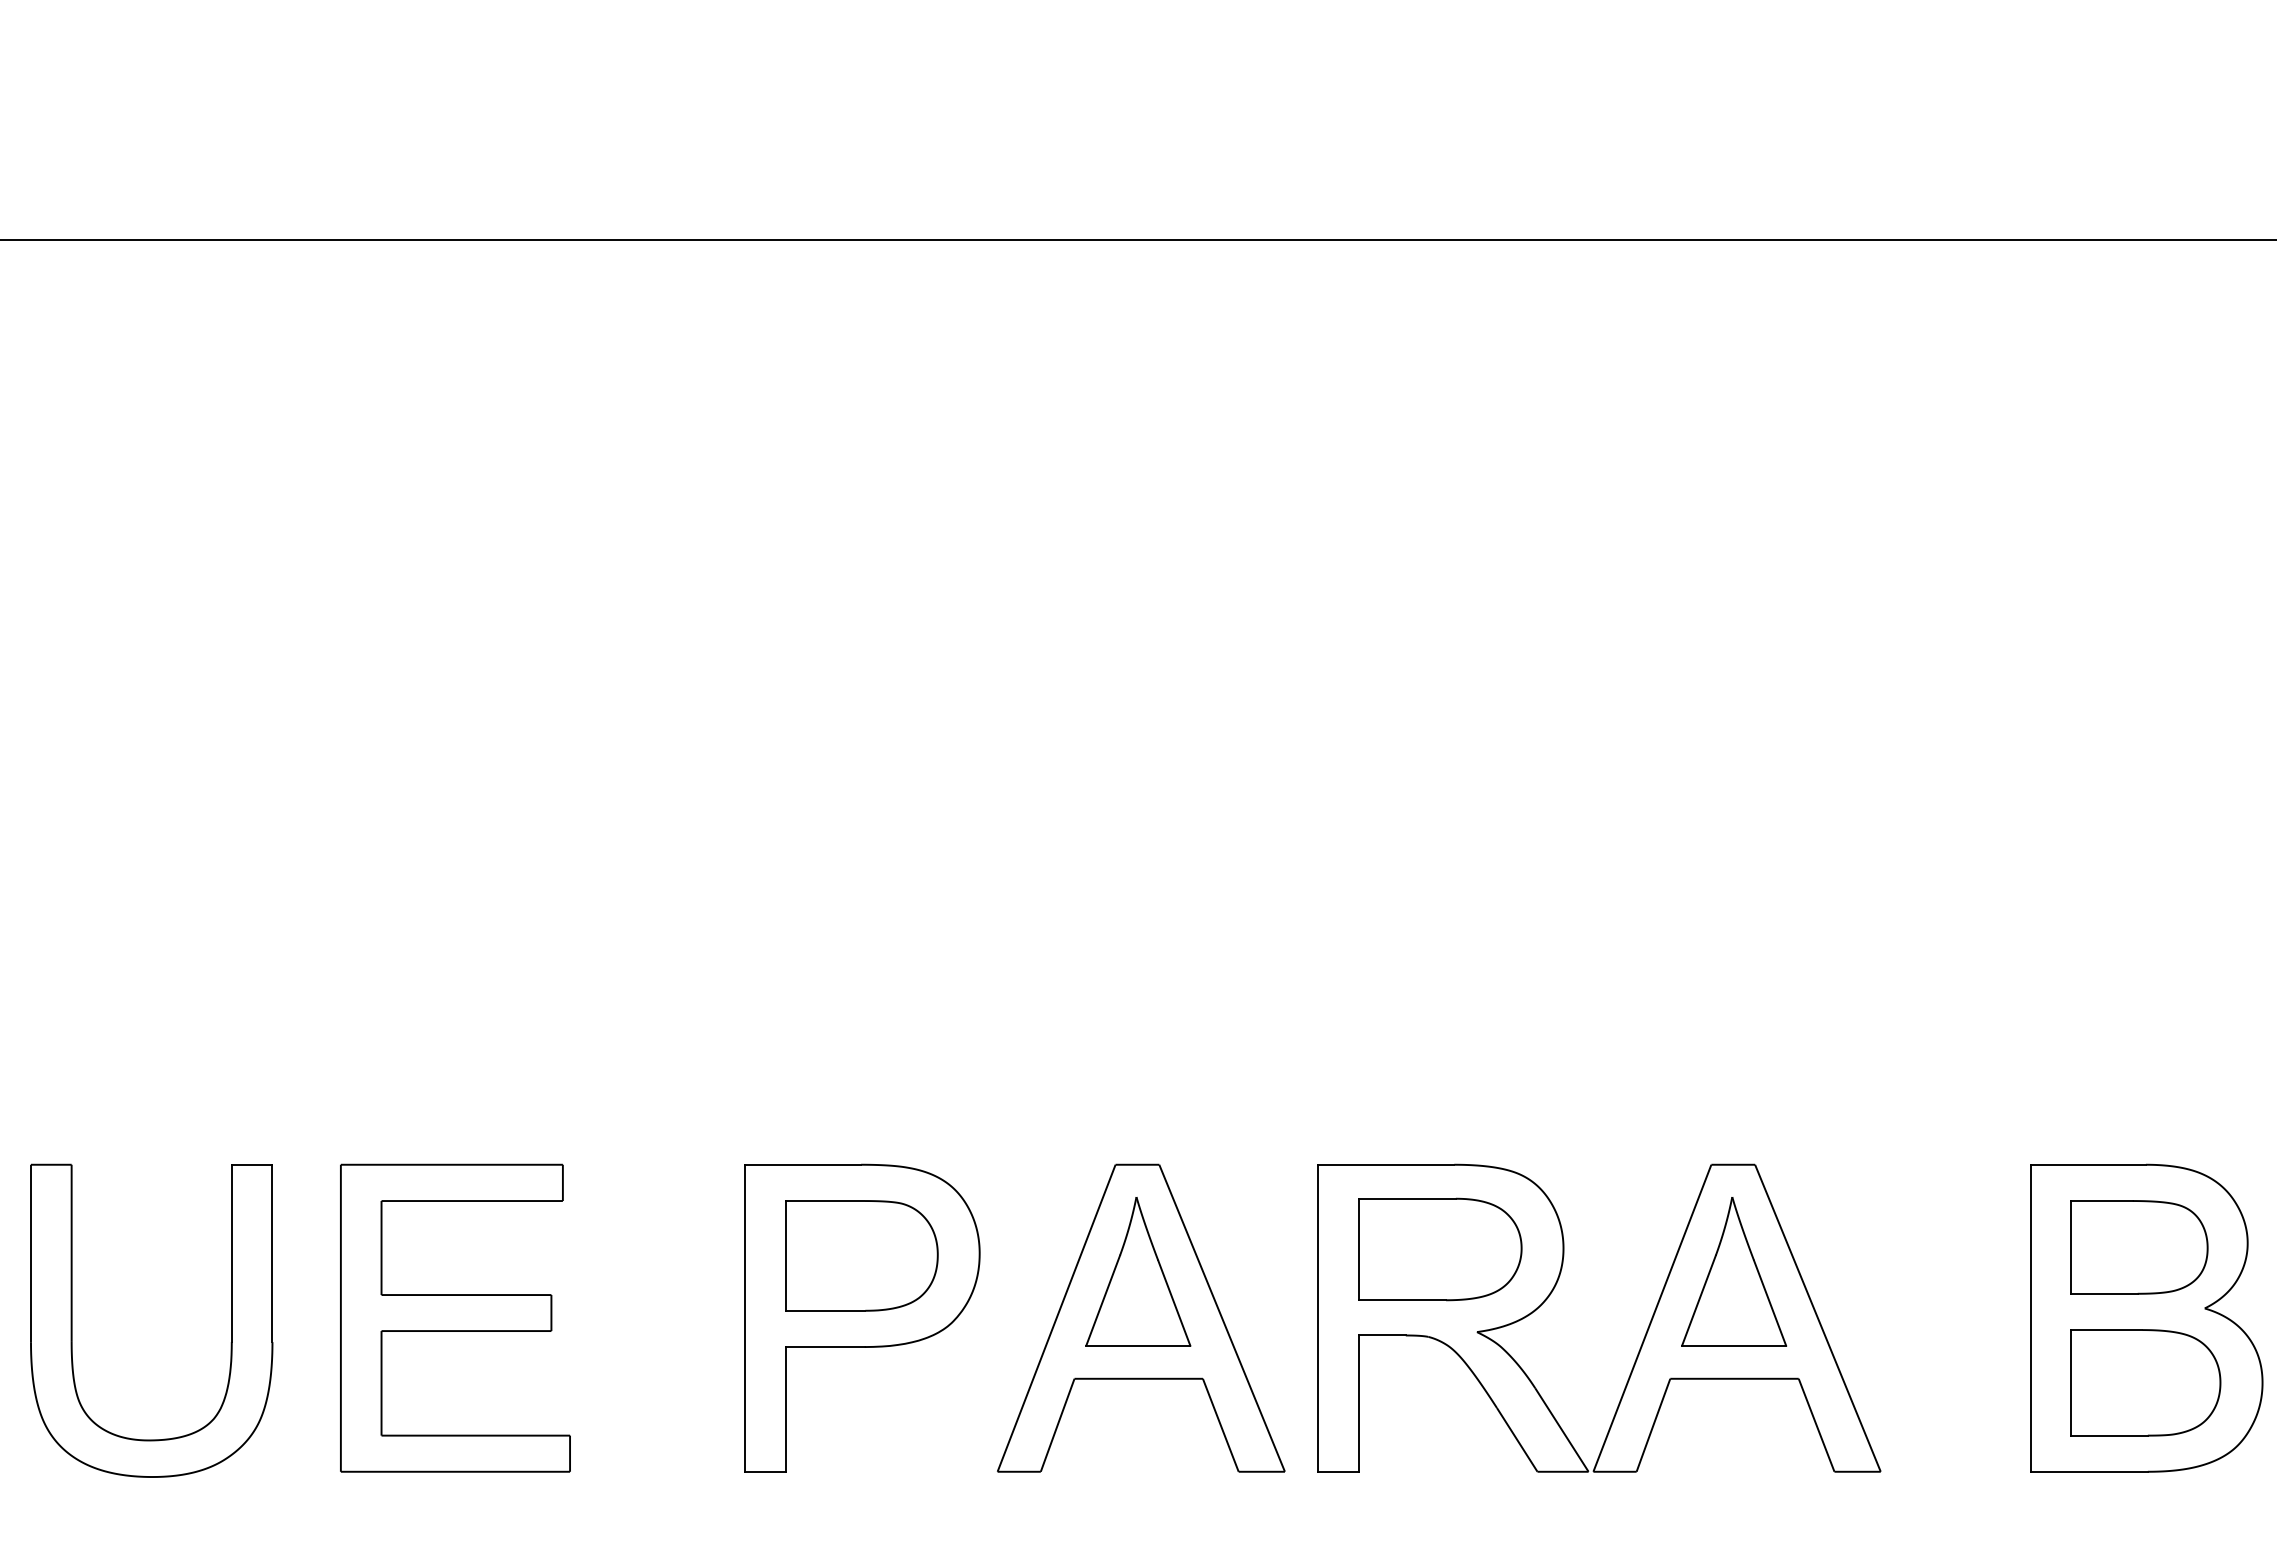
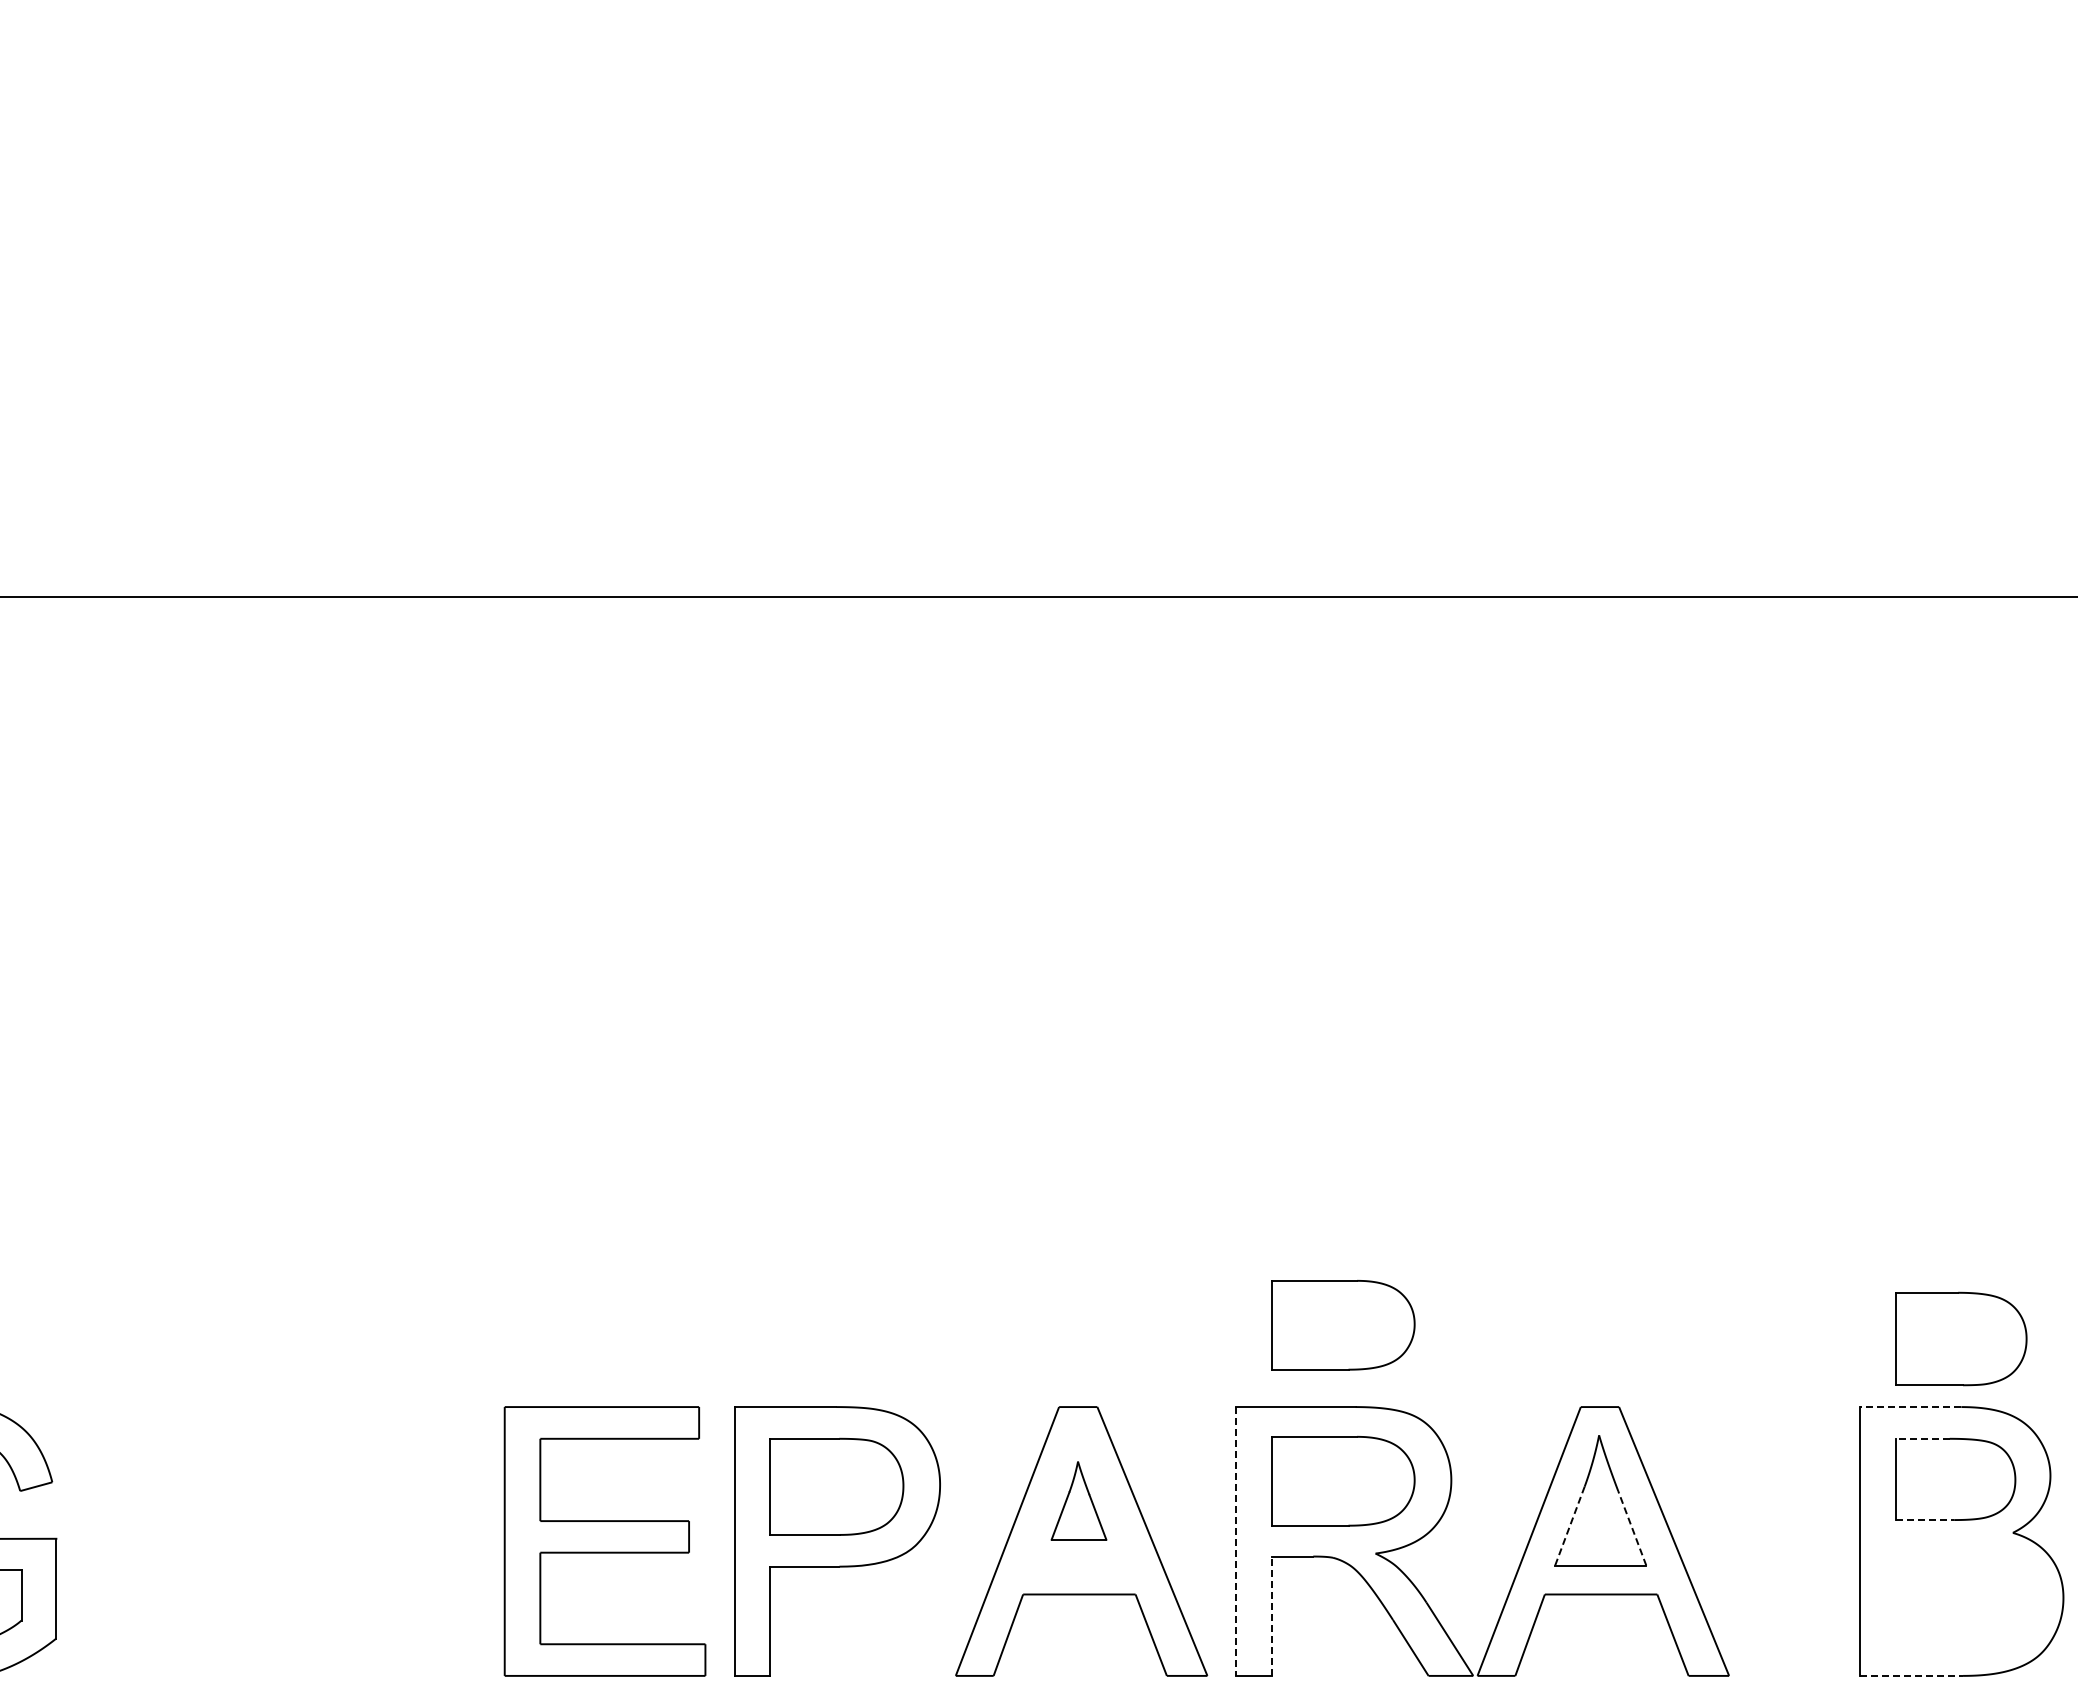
part: (1440, 1071) -> (1343, 1325), added
line: (2087, 1165) -> (1910, 1407), solid -> dashed
line: (2101, 1200) -> (1922, 1438), solid -> dashed
part: (1137, 1271) -> (1078, 1500), size x0.6
line: (2104, 1294) -> (1925, 1520), solid -> dashed
line: (1698, 1301) -> (1569, 1526), solid -> dashed
line: (1770, 1303) -> (1632, 1528), solid -> dashed
part: (454, 1318) -> (604, 1541), moved
line: (1318, 1318) -> (1236, 1541), solid -> dashed
part: (72, 1320) -> (145, 1543), removed
part: (2146, 1382) -> (1961, 1338), moved
line: (1359, 1403) -> (1272, 1616), solid -> dashed
line: (2090, 1471) -> (1912, 1675), solid -> dashed

